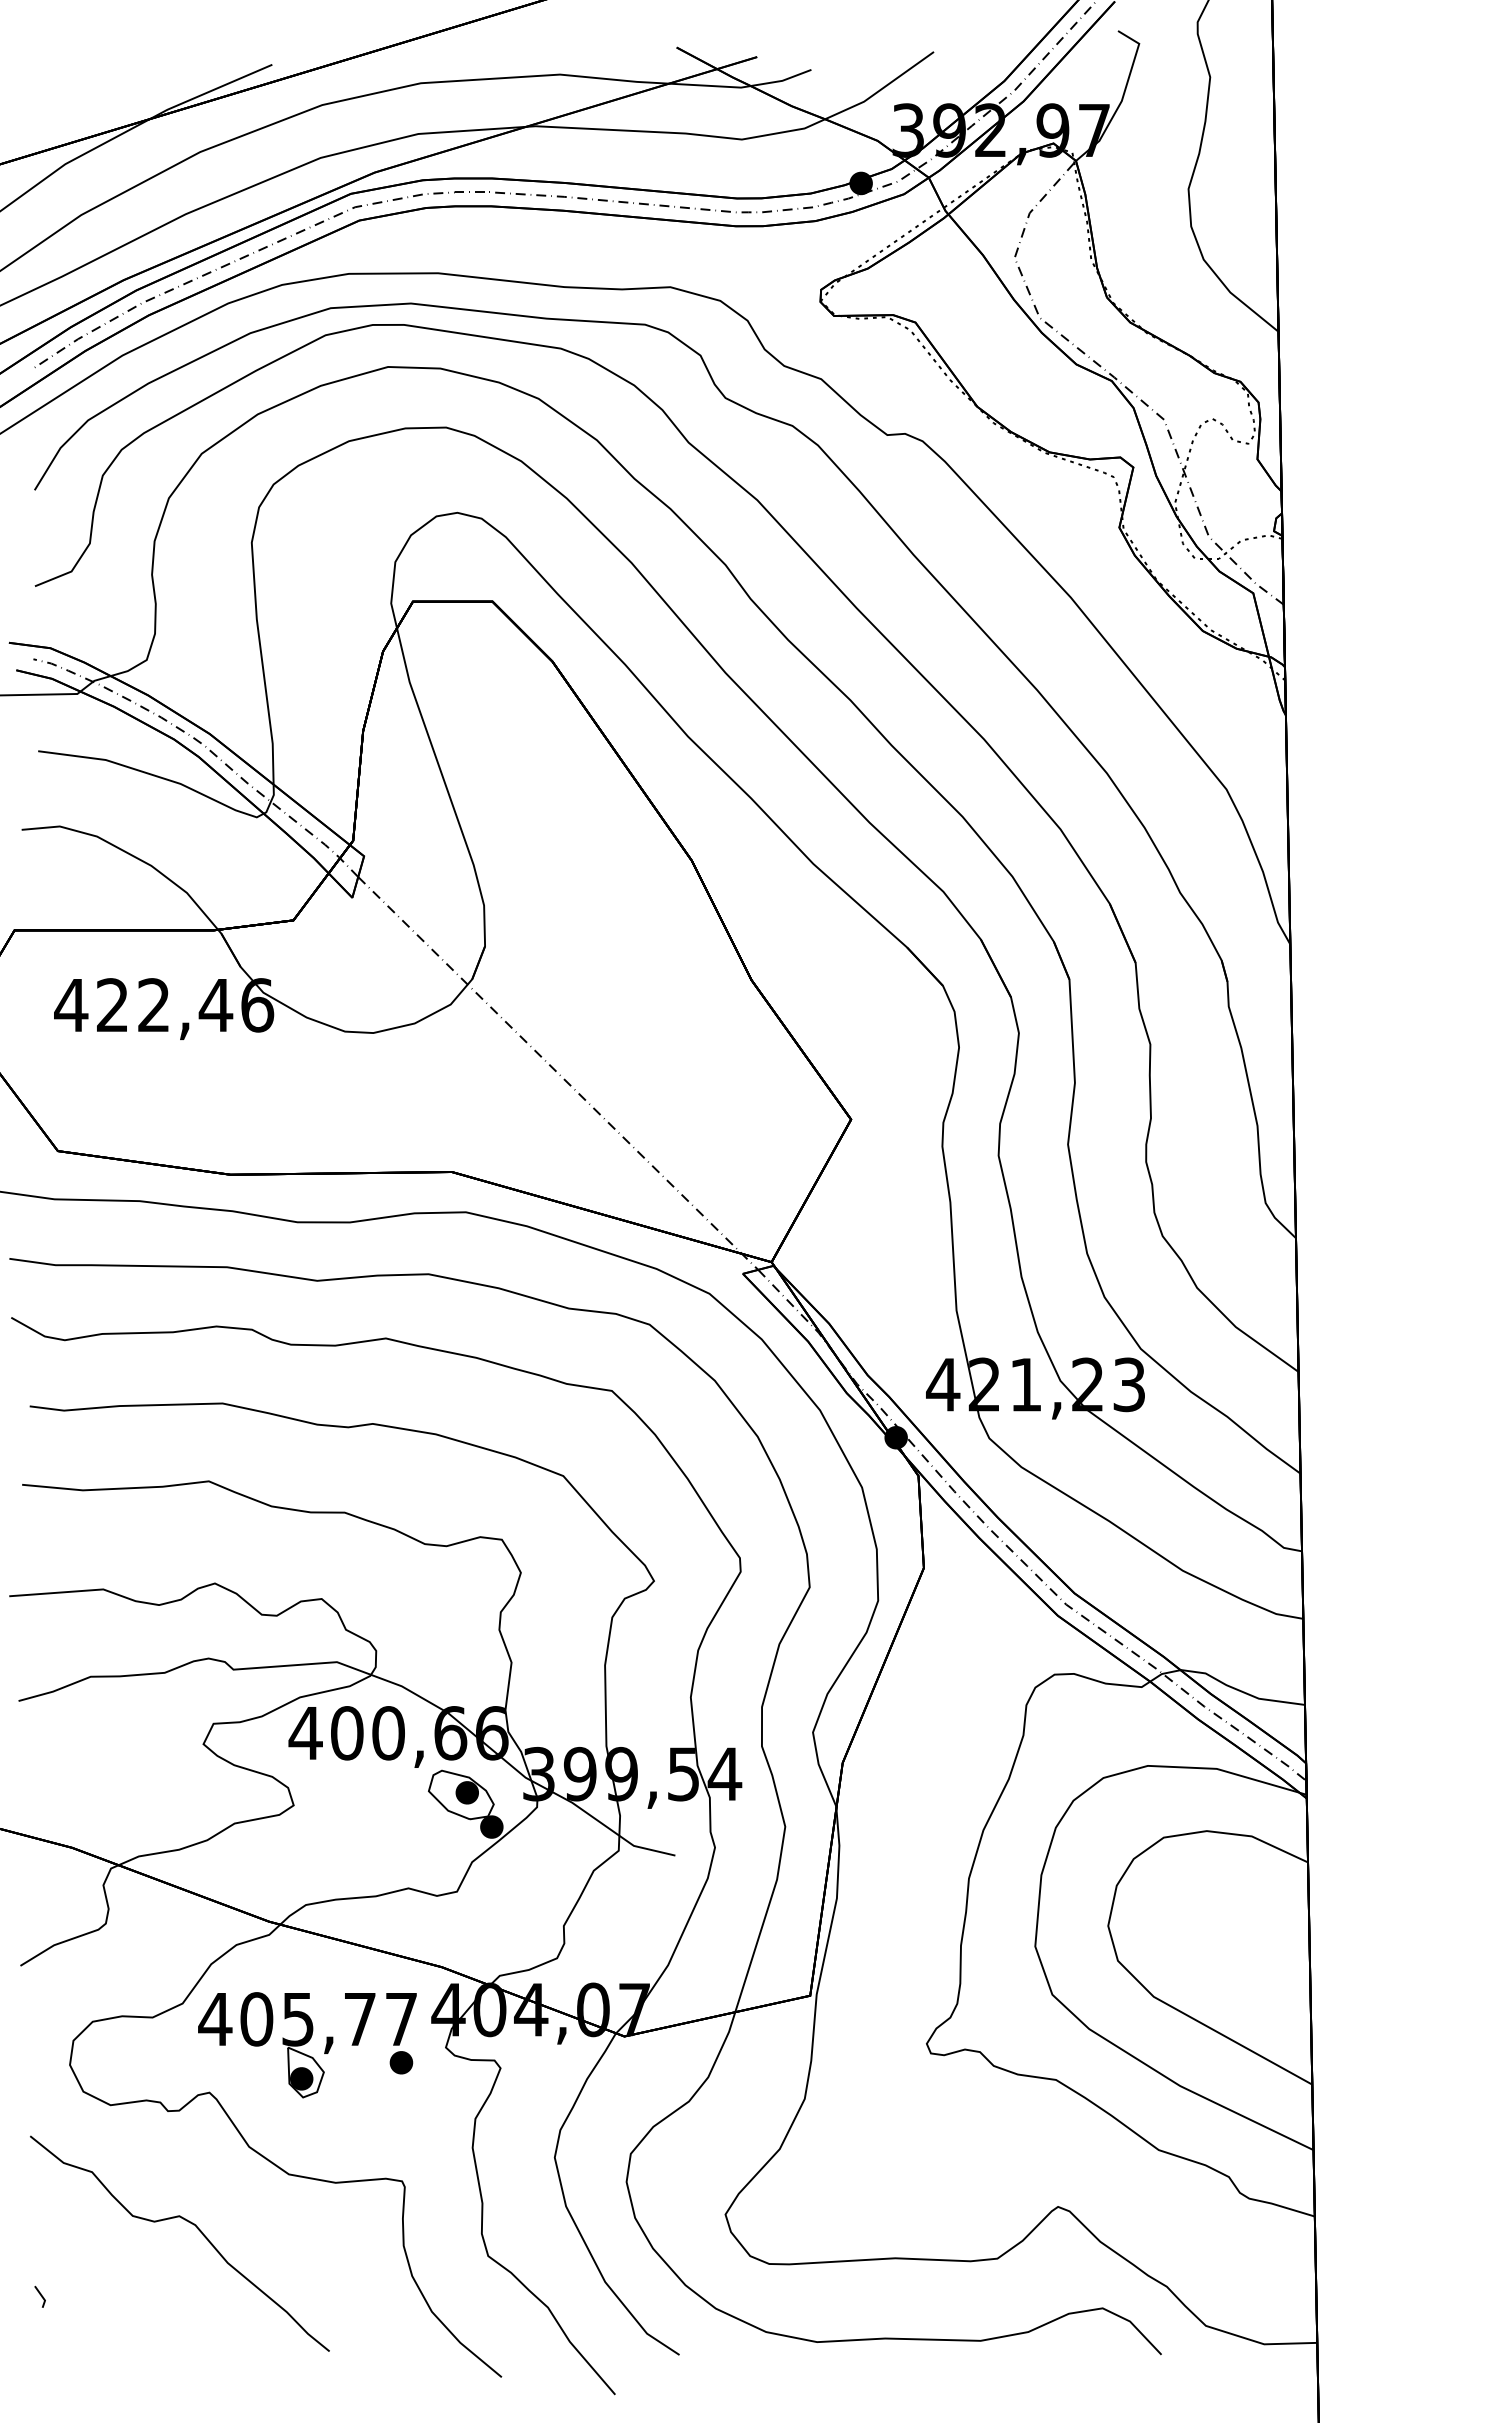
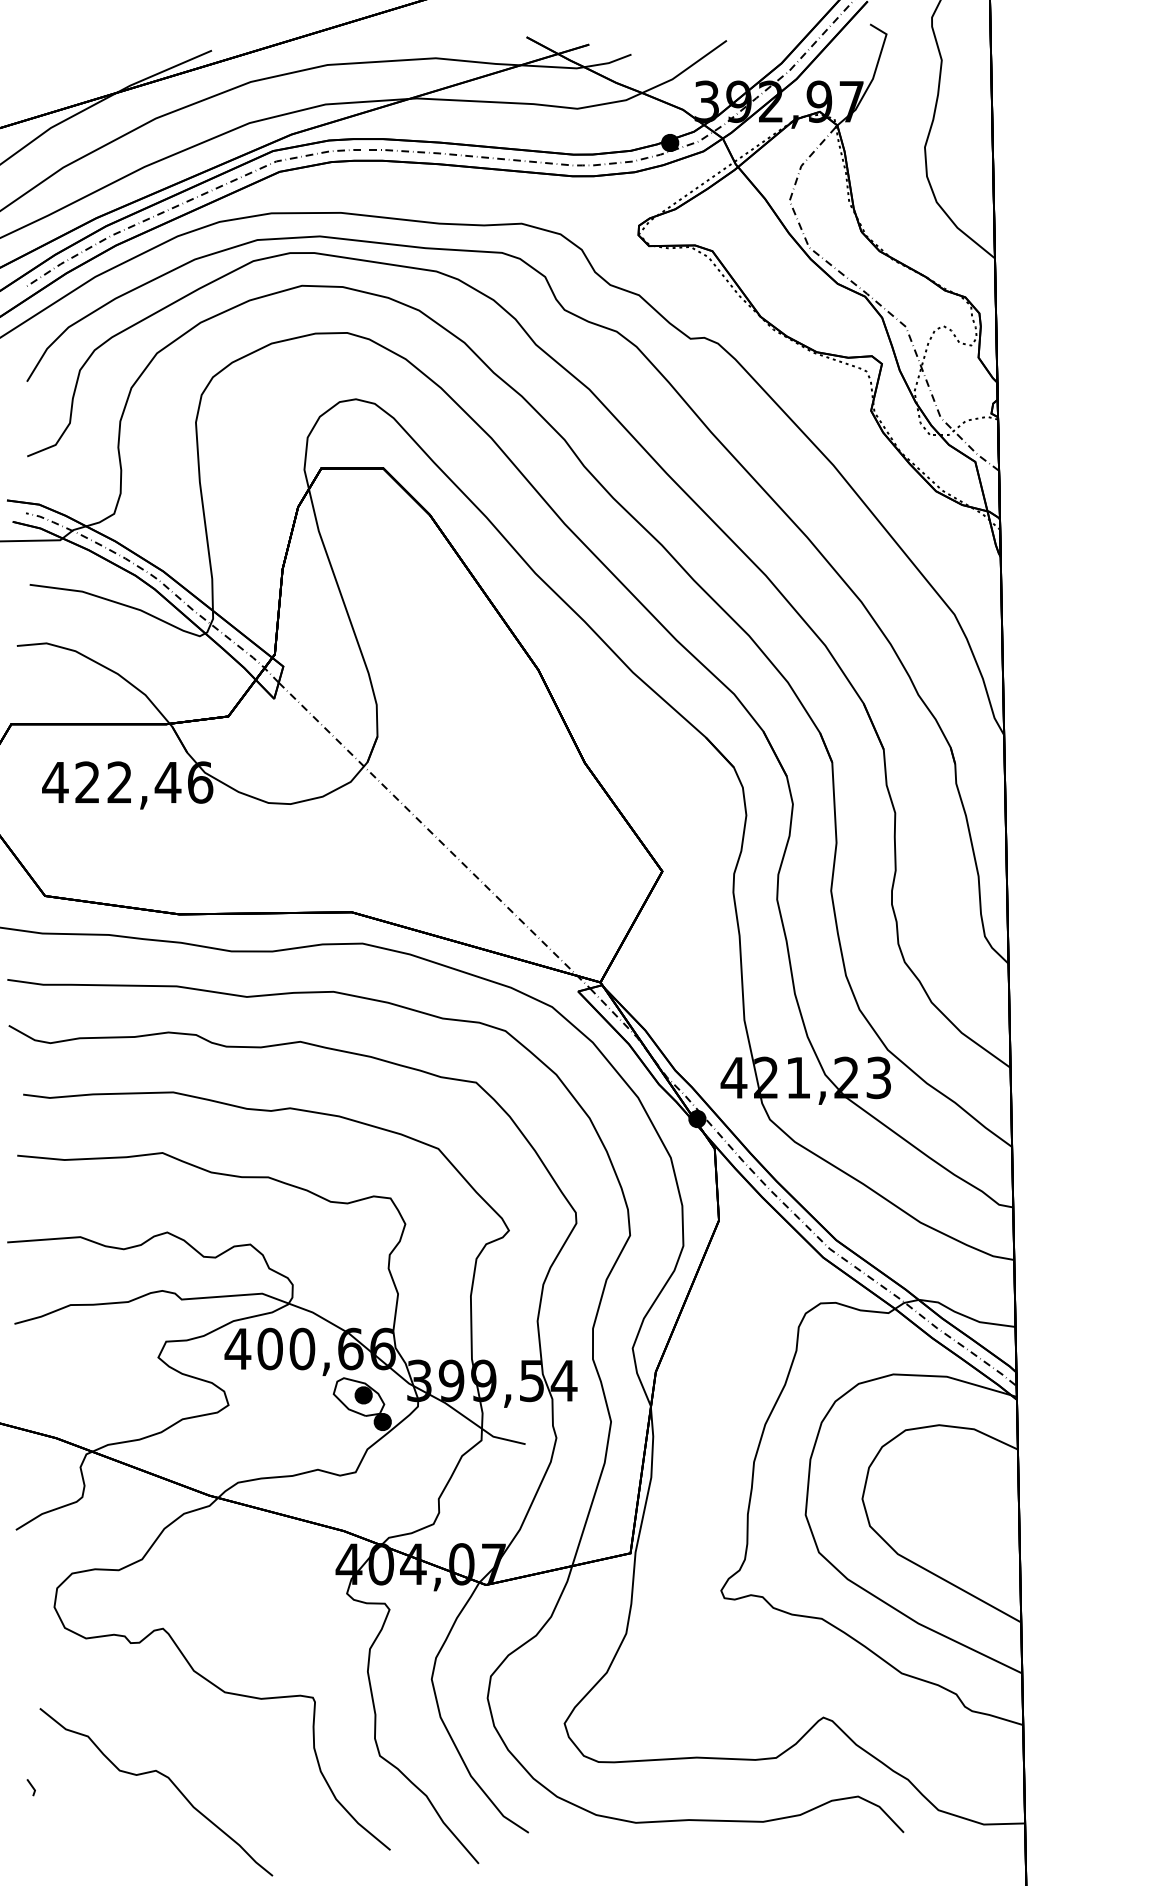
part: (307, 2045) -> (239, 1592), removed
curve: (193, 2225) -> (166, 1778), moved

